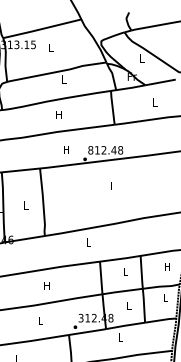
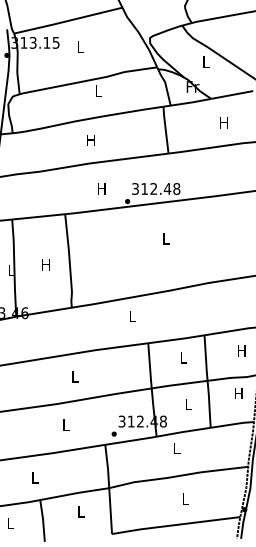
text: (154, 102) -> (223, 122), L -> H
text: (90, 149) -> (135, 188), 812.48 -> 312.48
text: (25, 204) -> (45, 264), L -> H
text: (46, 285) -> (74, 376), H -> L
text: (165, 297) -> (238, 393), L -> H

